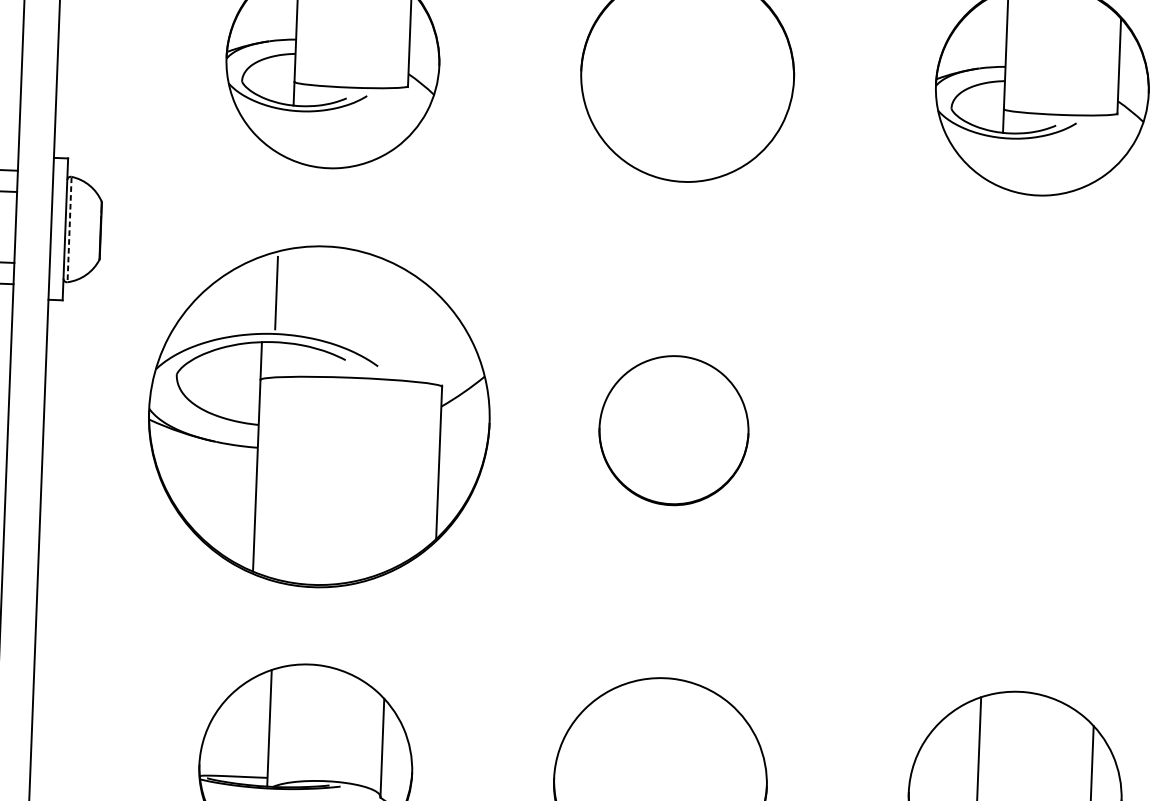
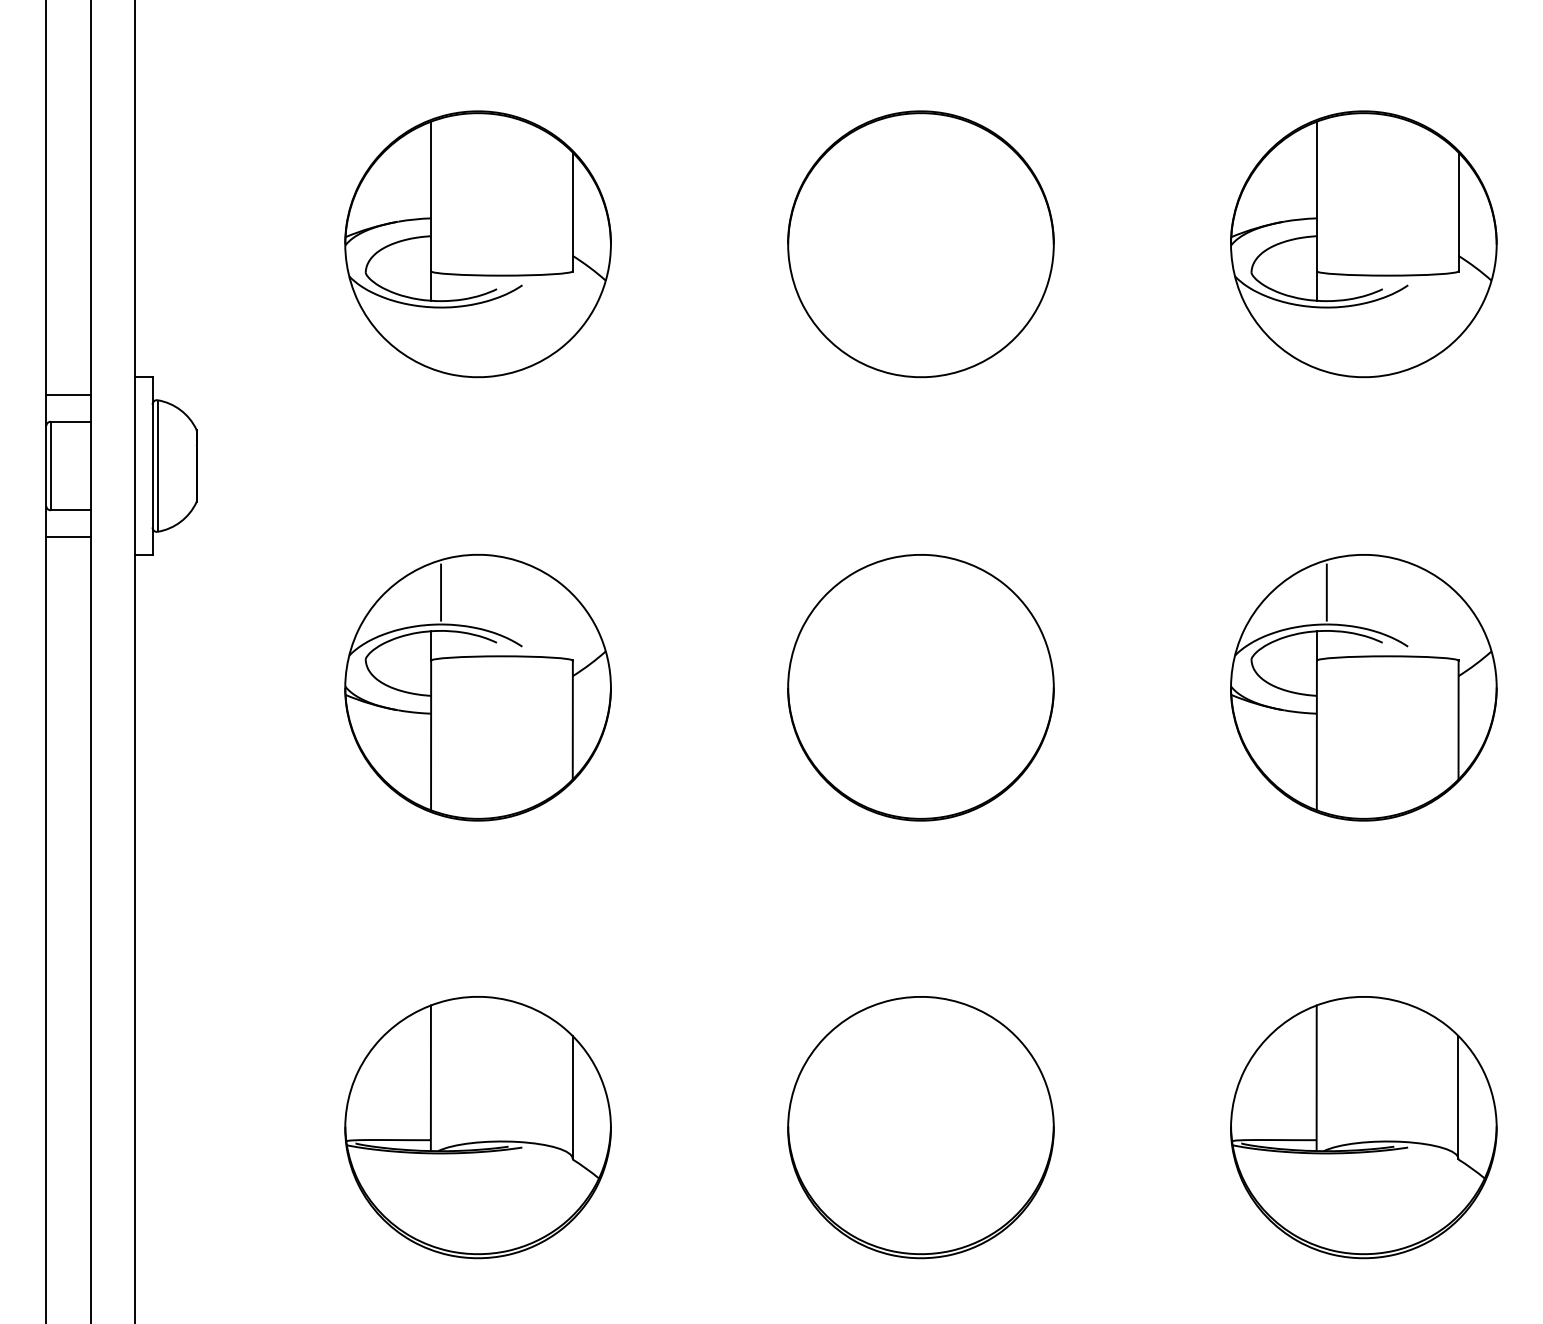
line: (69, 229) -> (157, 466), dashed -> solid
part: (318, 416) -> (477, 687), size x0.62
part: (673, 430) -> (920, 687), size x1.43
part: (1028, 444) -> (1363, 687), added

